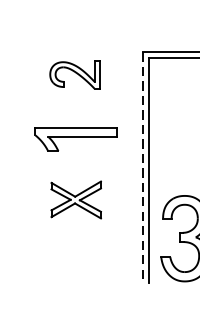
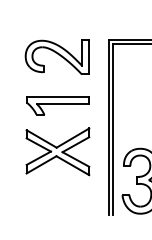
part: (74, 74) -> (56, 56), size x1.67
line: (142, 167) -> (108, 127), dashed -> solid
part: (75, 199) -> (57, 151), size x1.67

